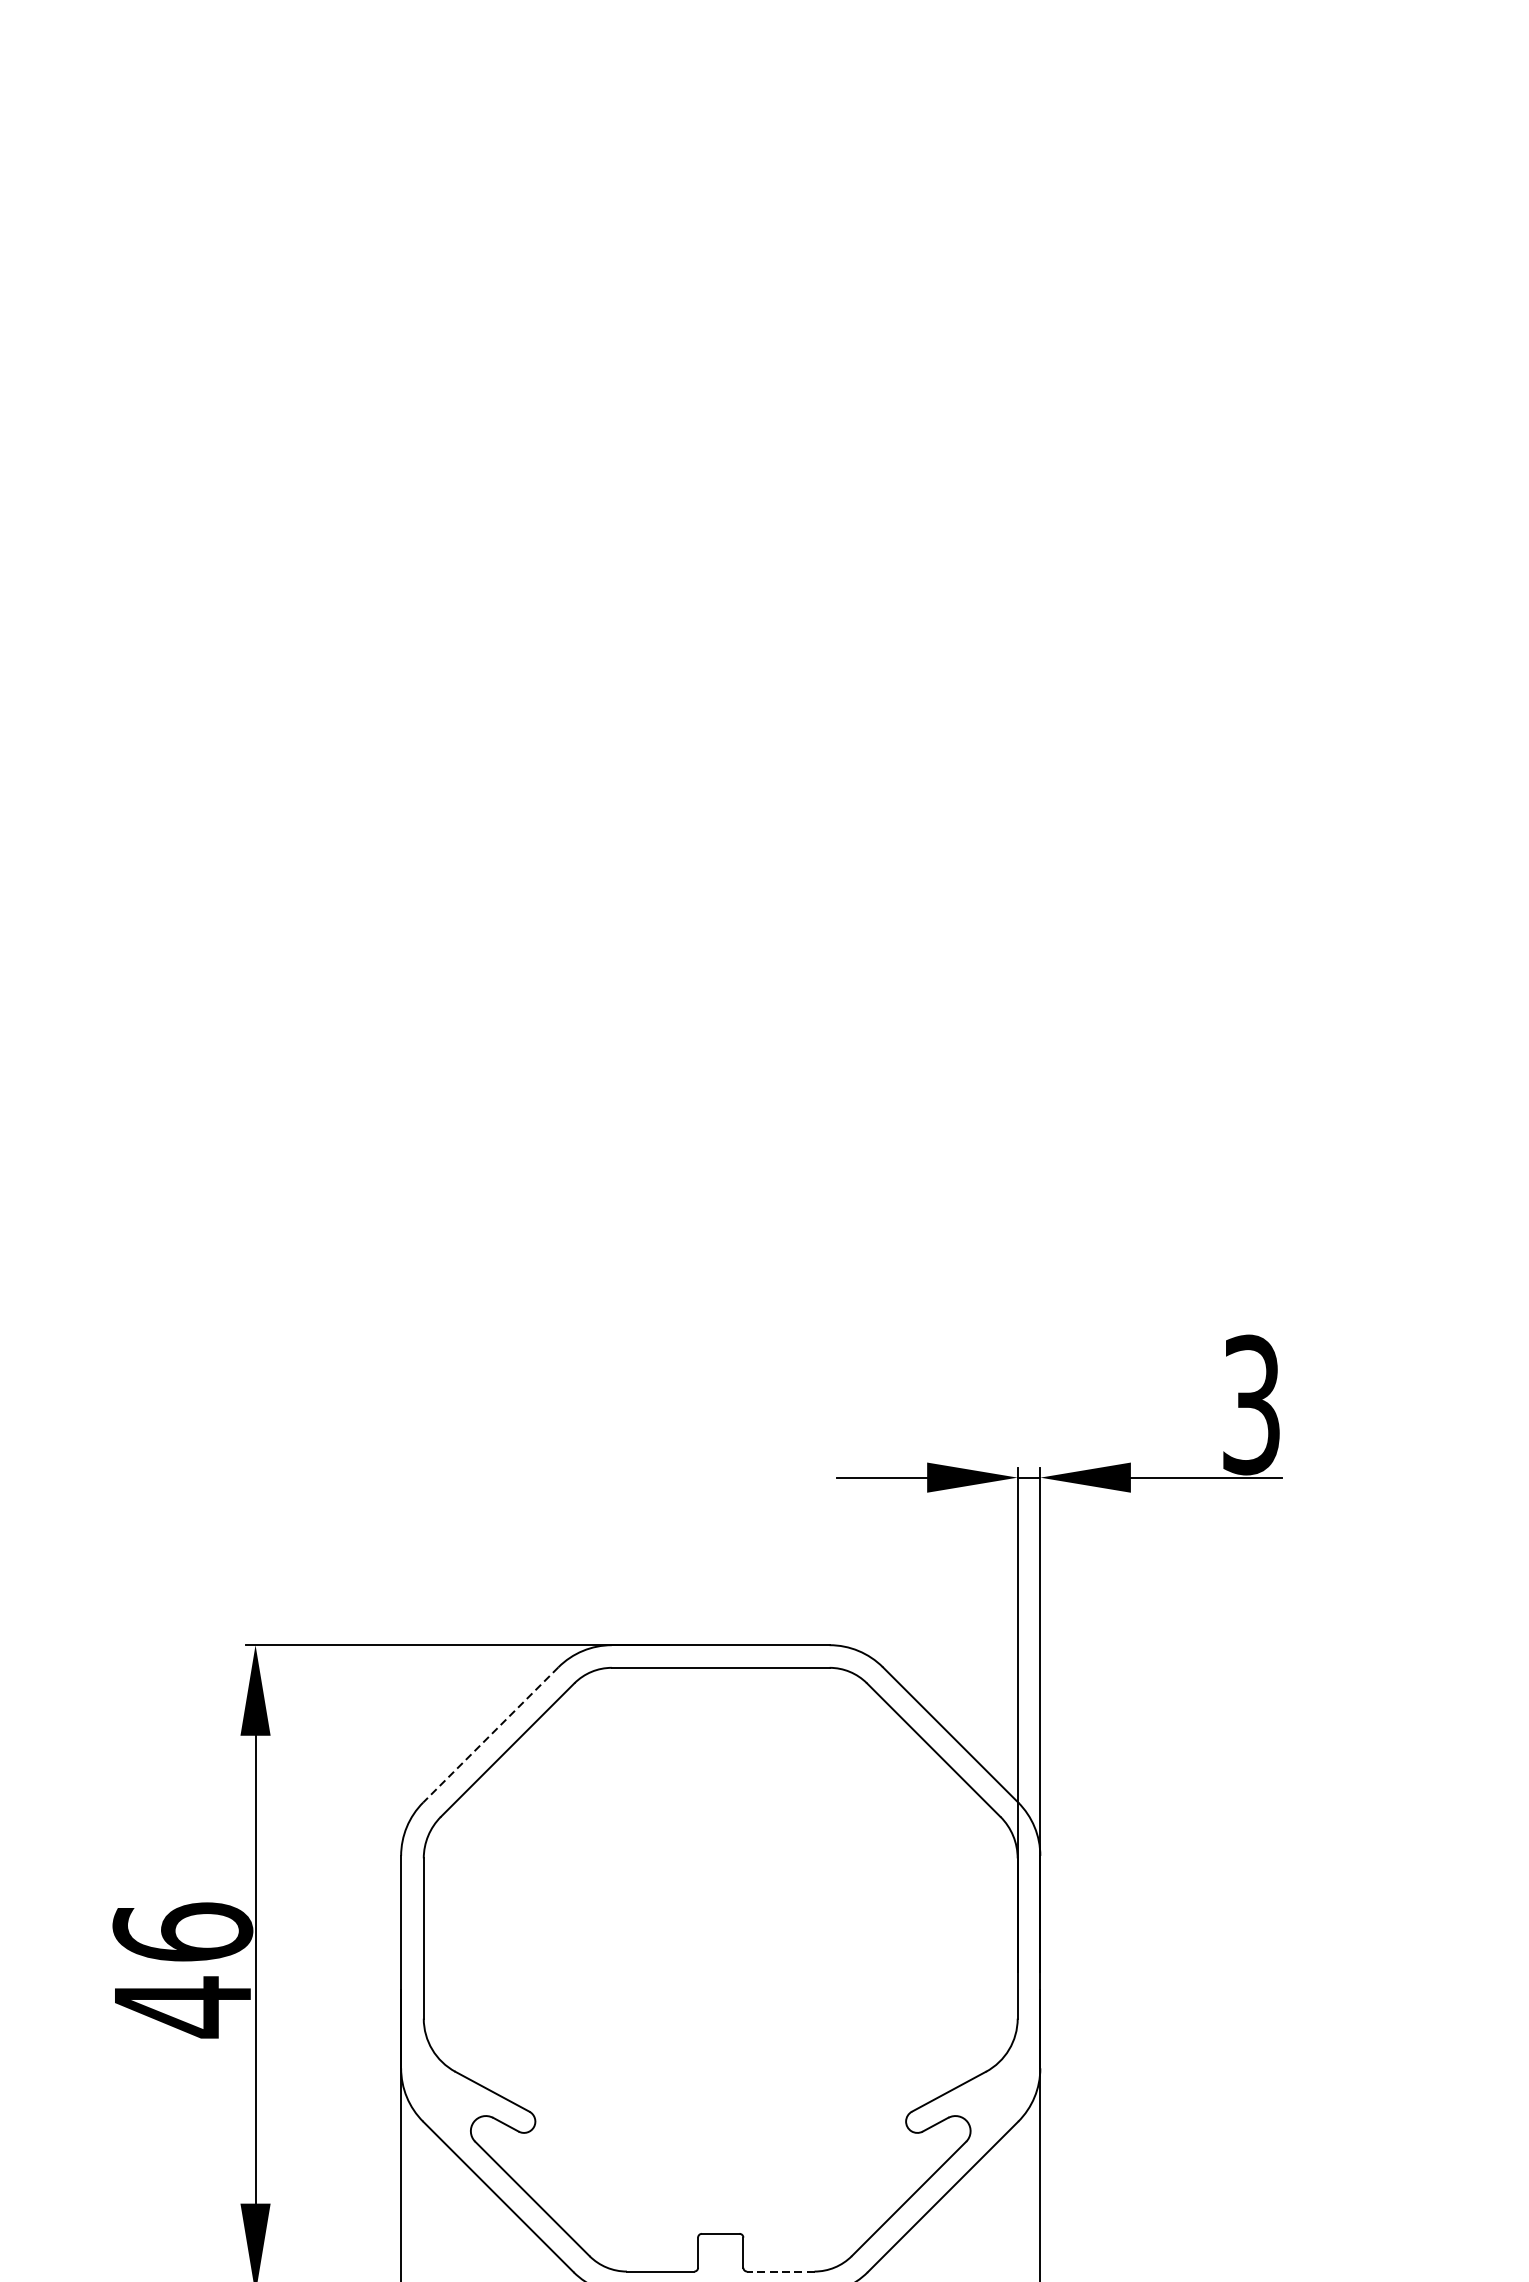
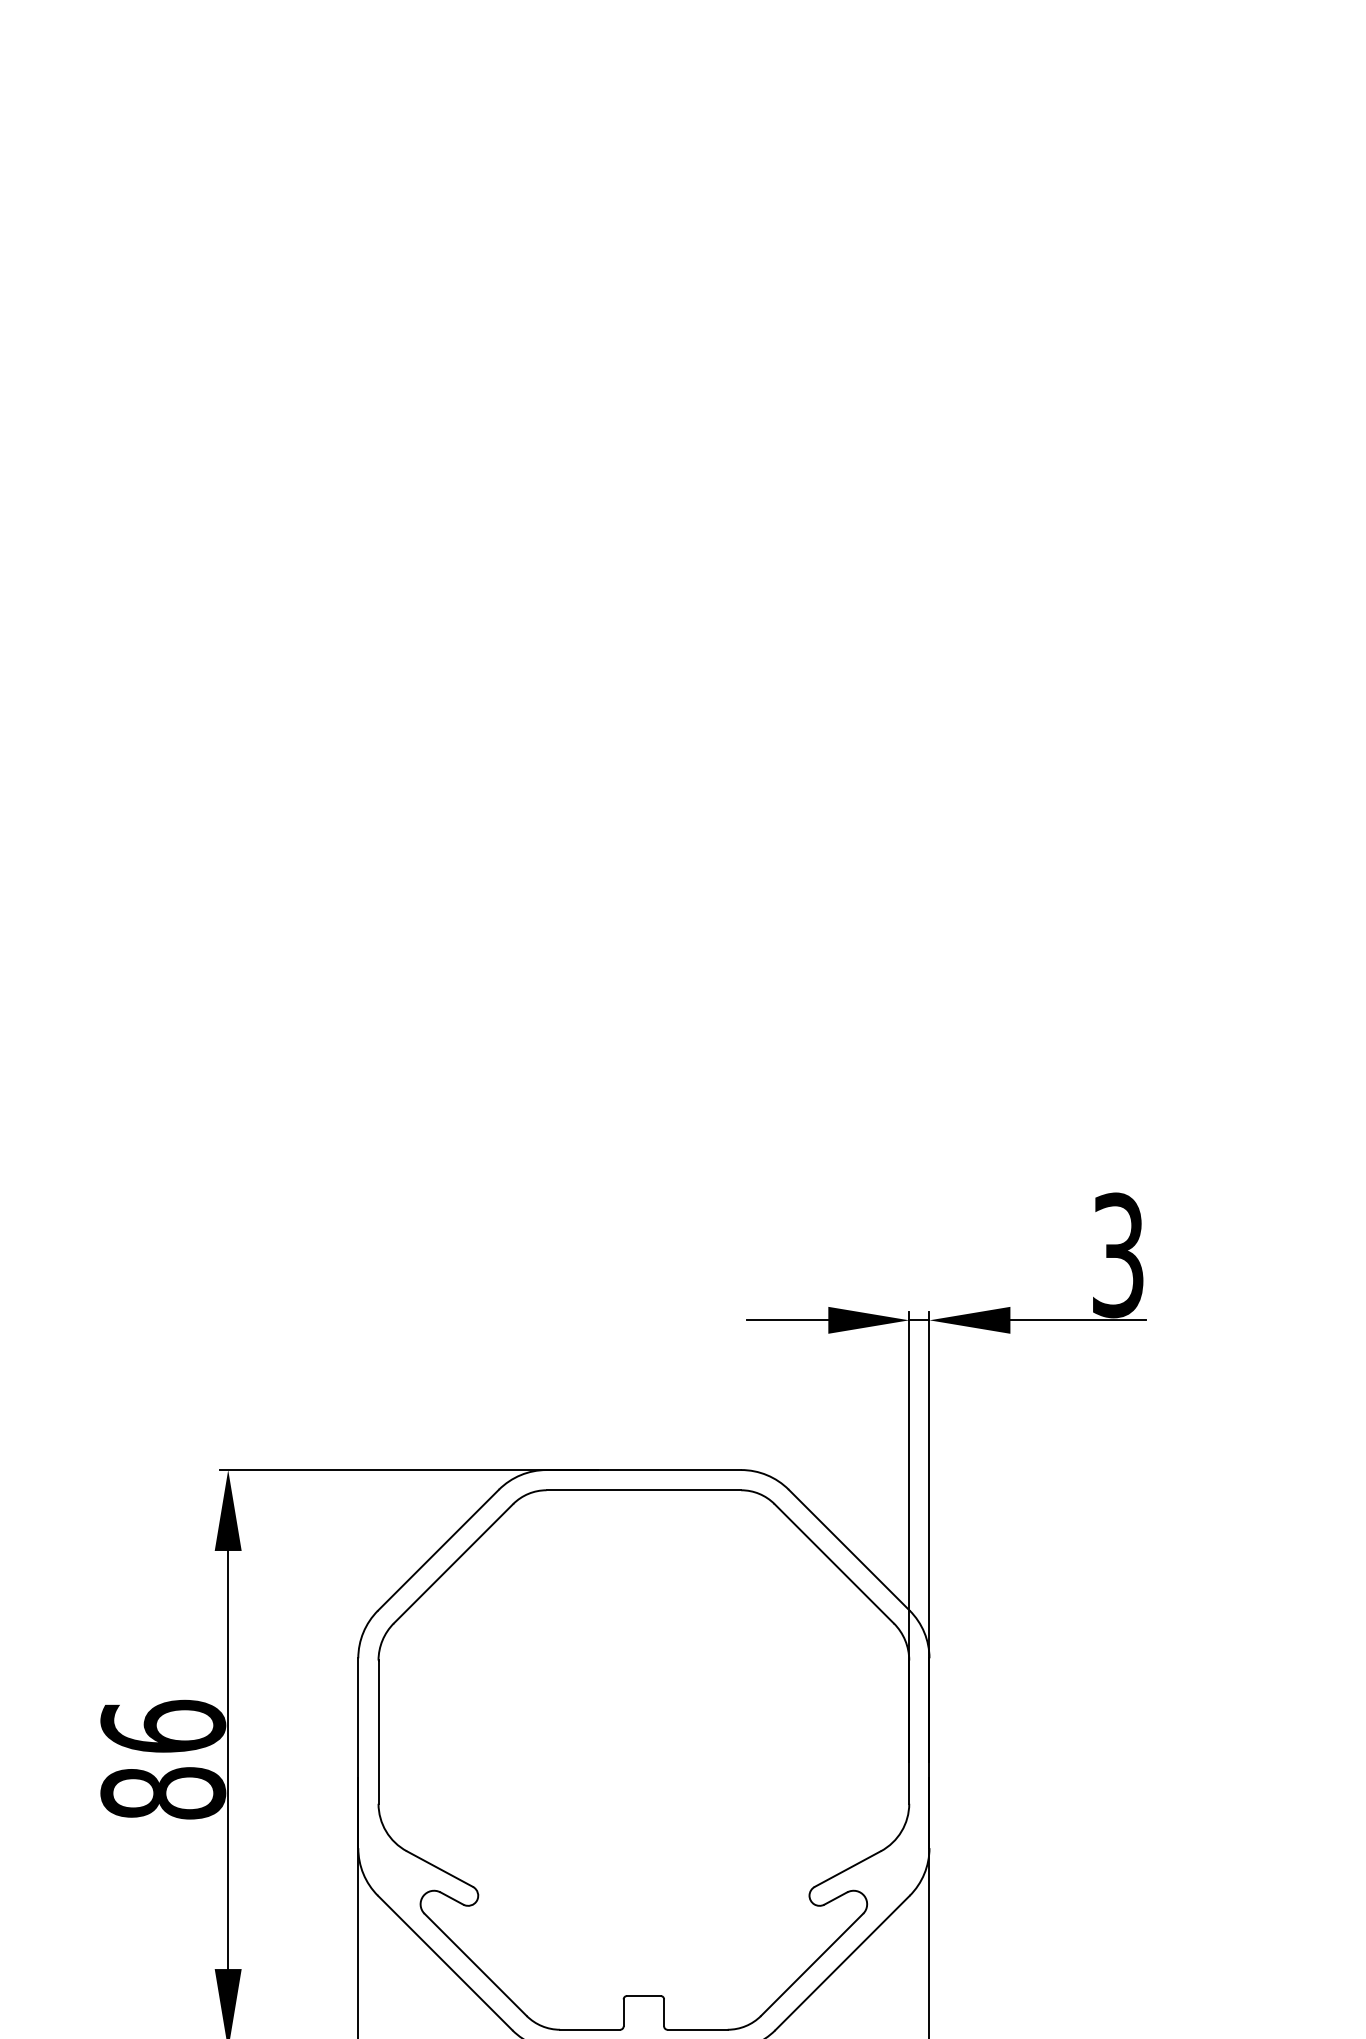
line: (490, 1735) -> (438, 1550), dashed -> solid
text: (183, 2007) -> (163, 1793), 46 -> 86
line: (780, 2271) -> (697, 2029), dashed -> solid

